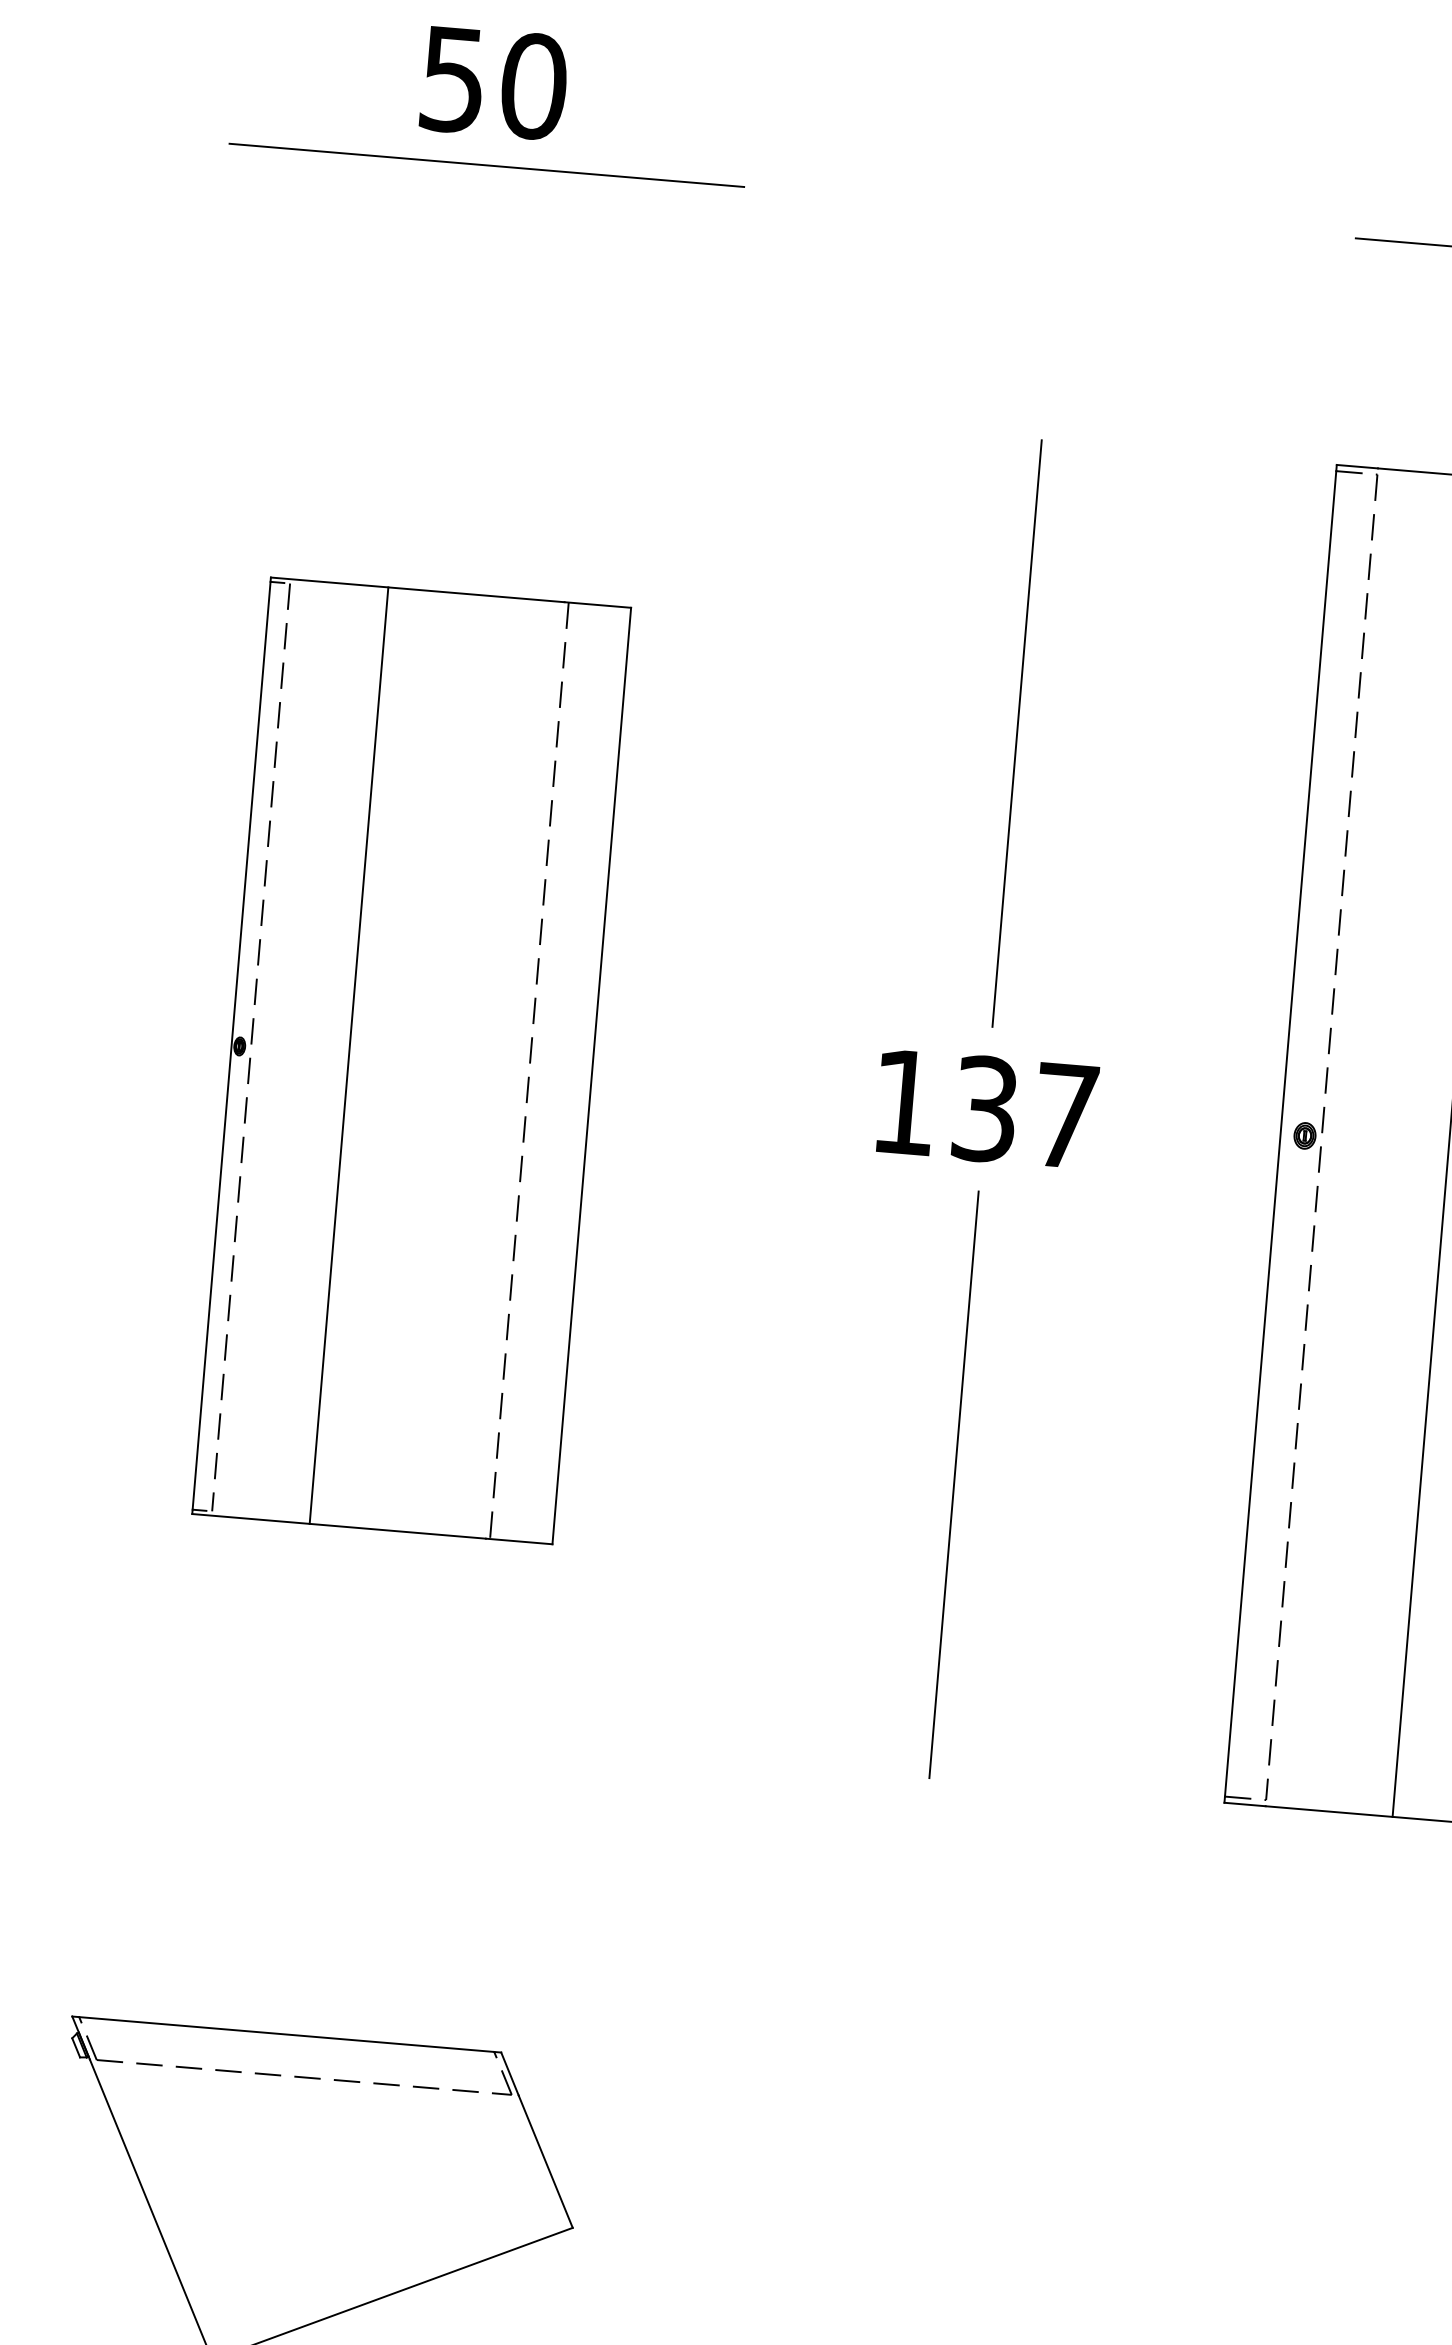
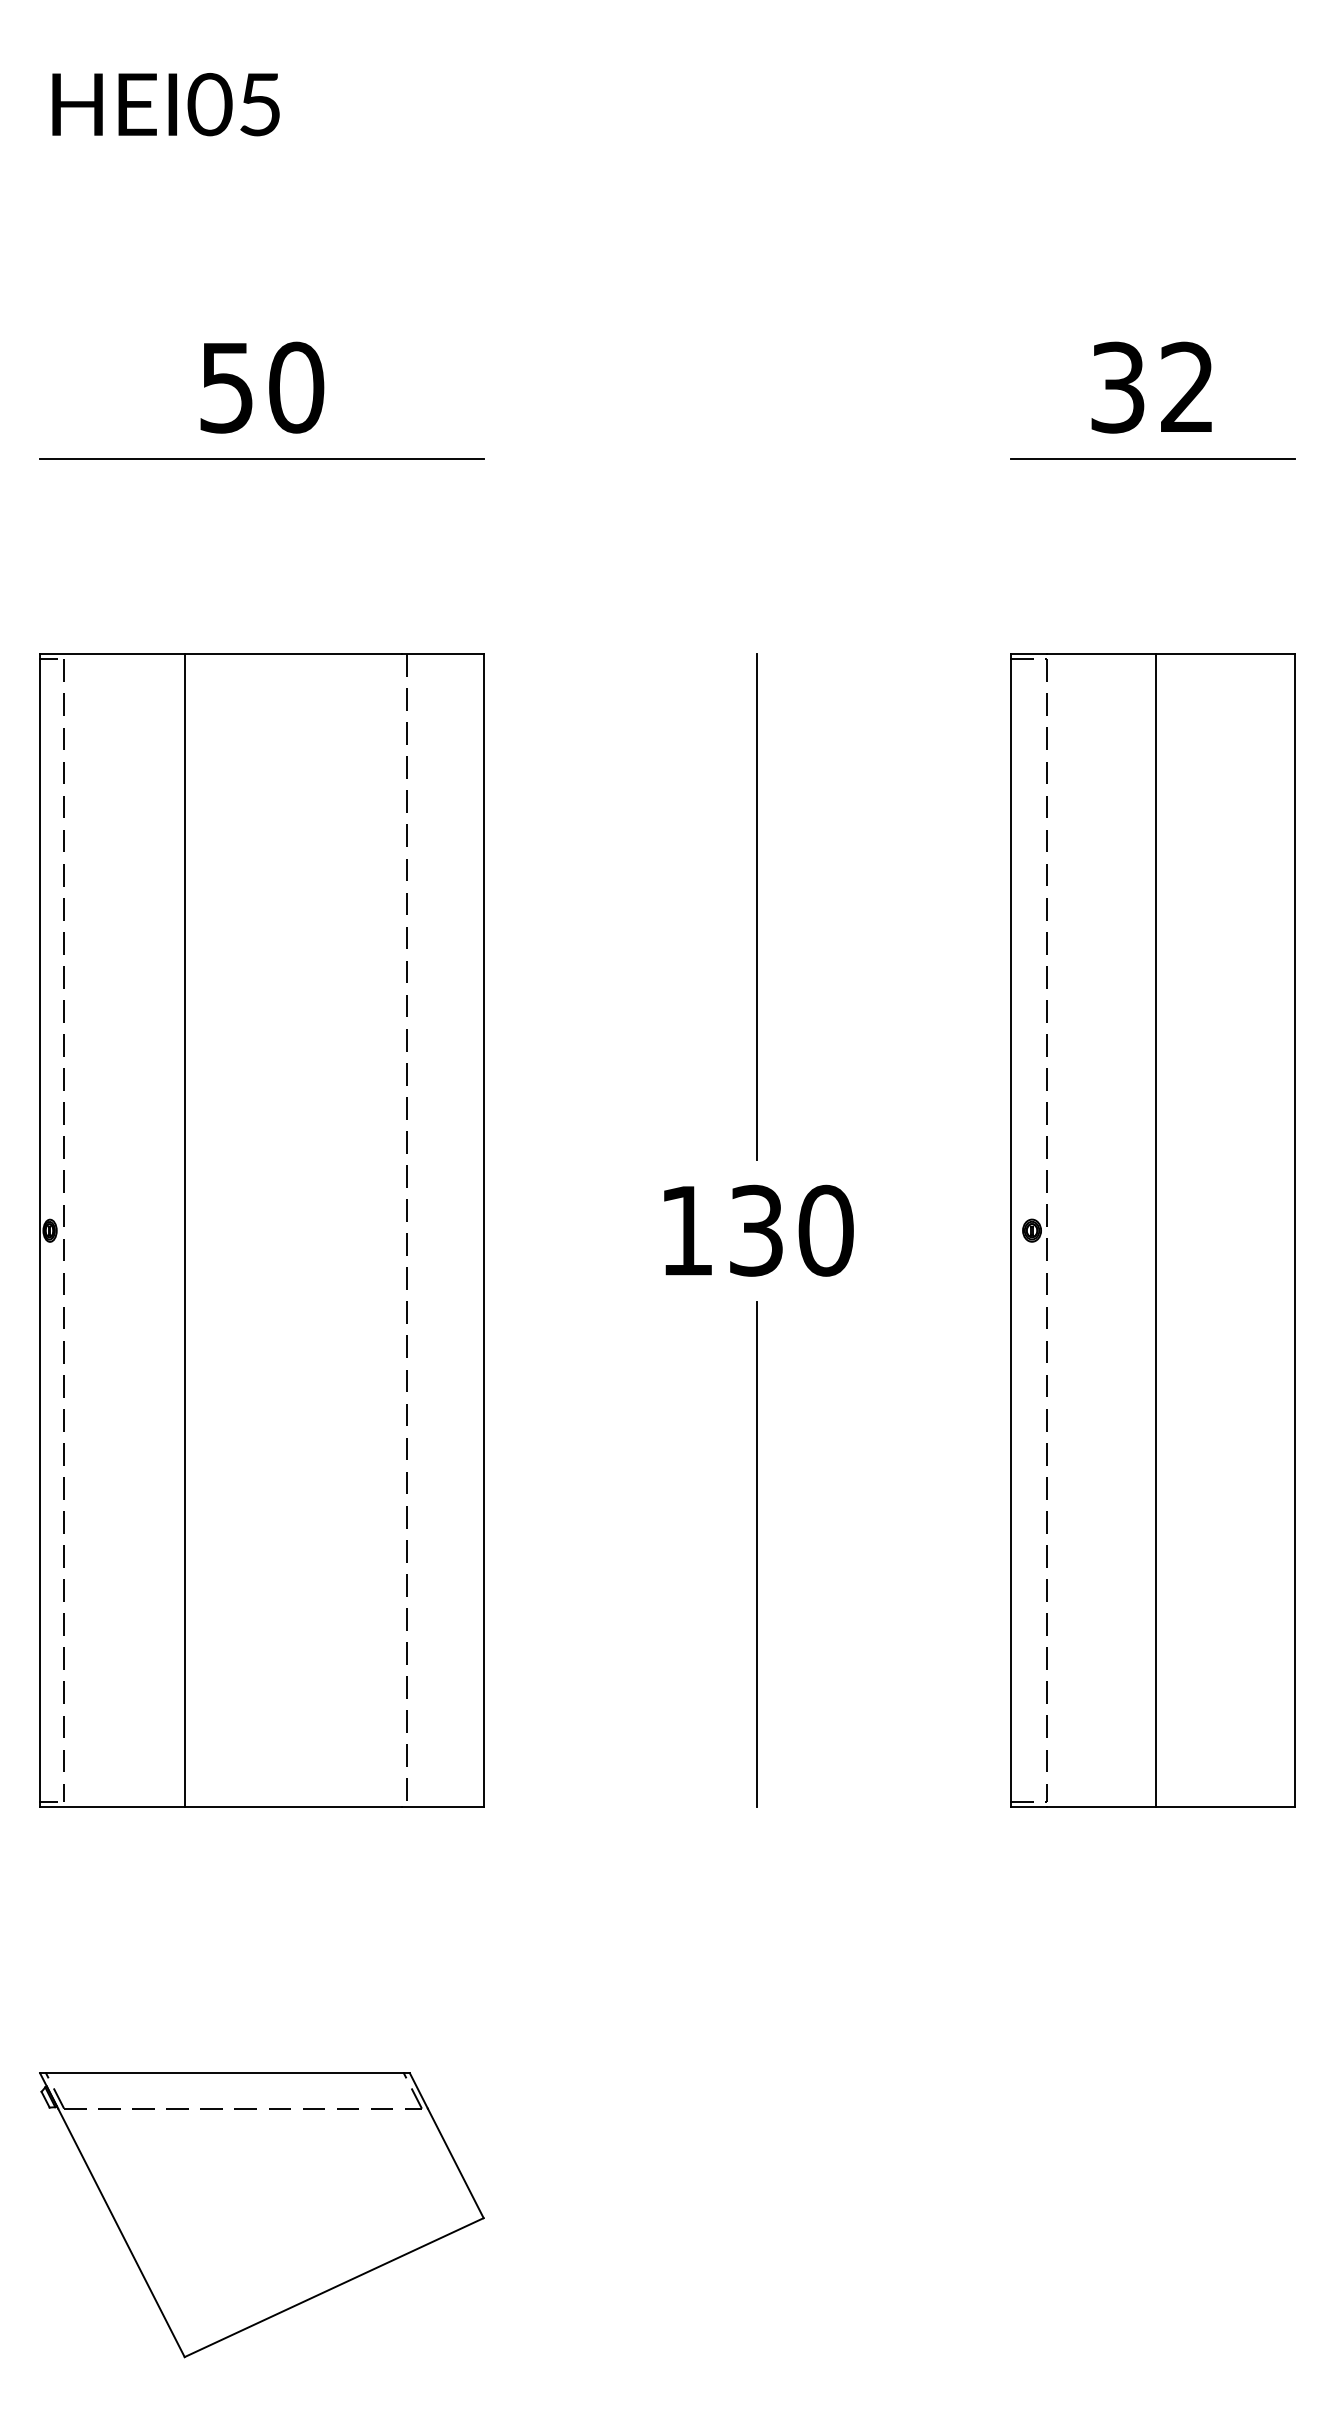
part: (411, 1060) -> (261, 1230), size x1.43
text: (1065, 1115) -> (825, 1230), 137 -> 130

